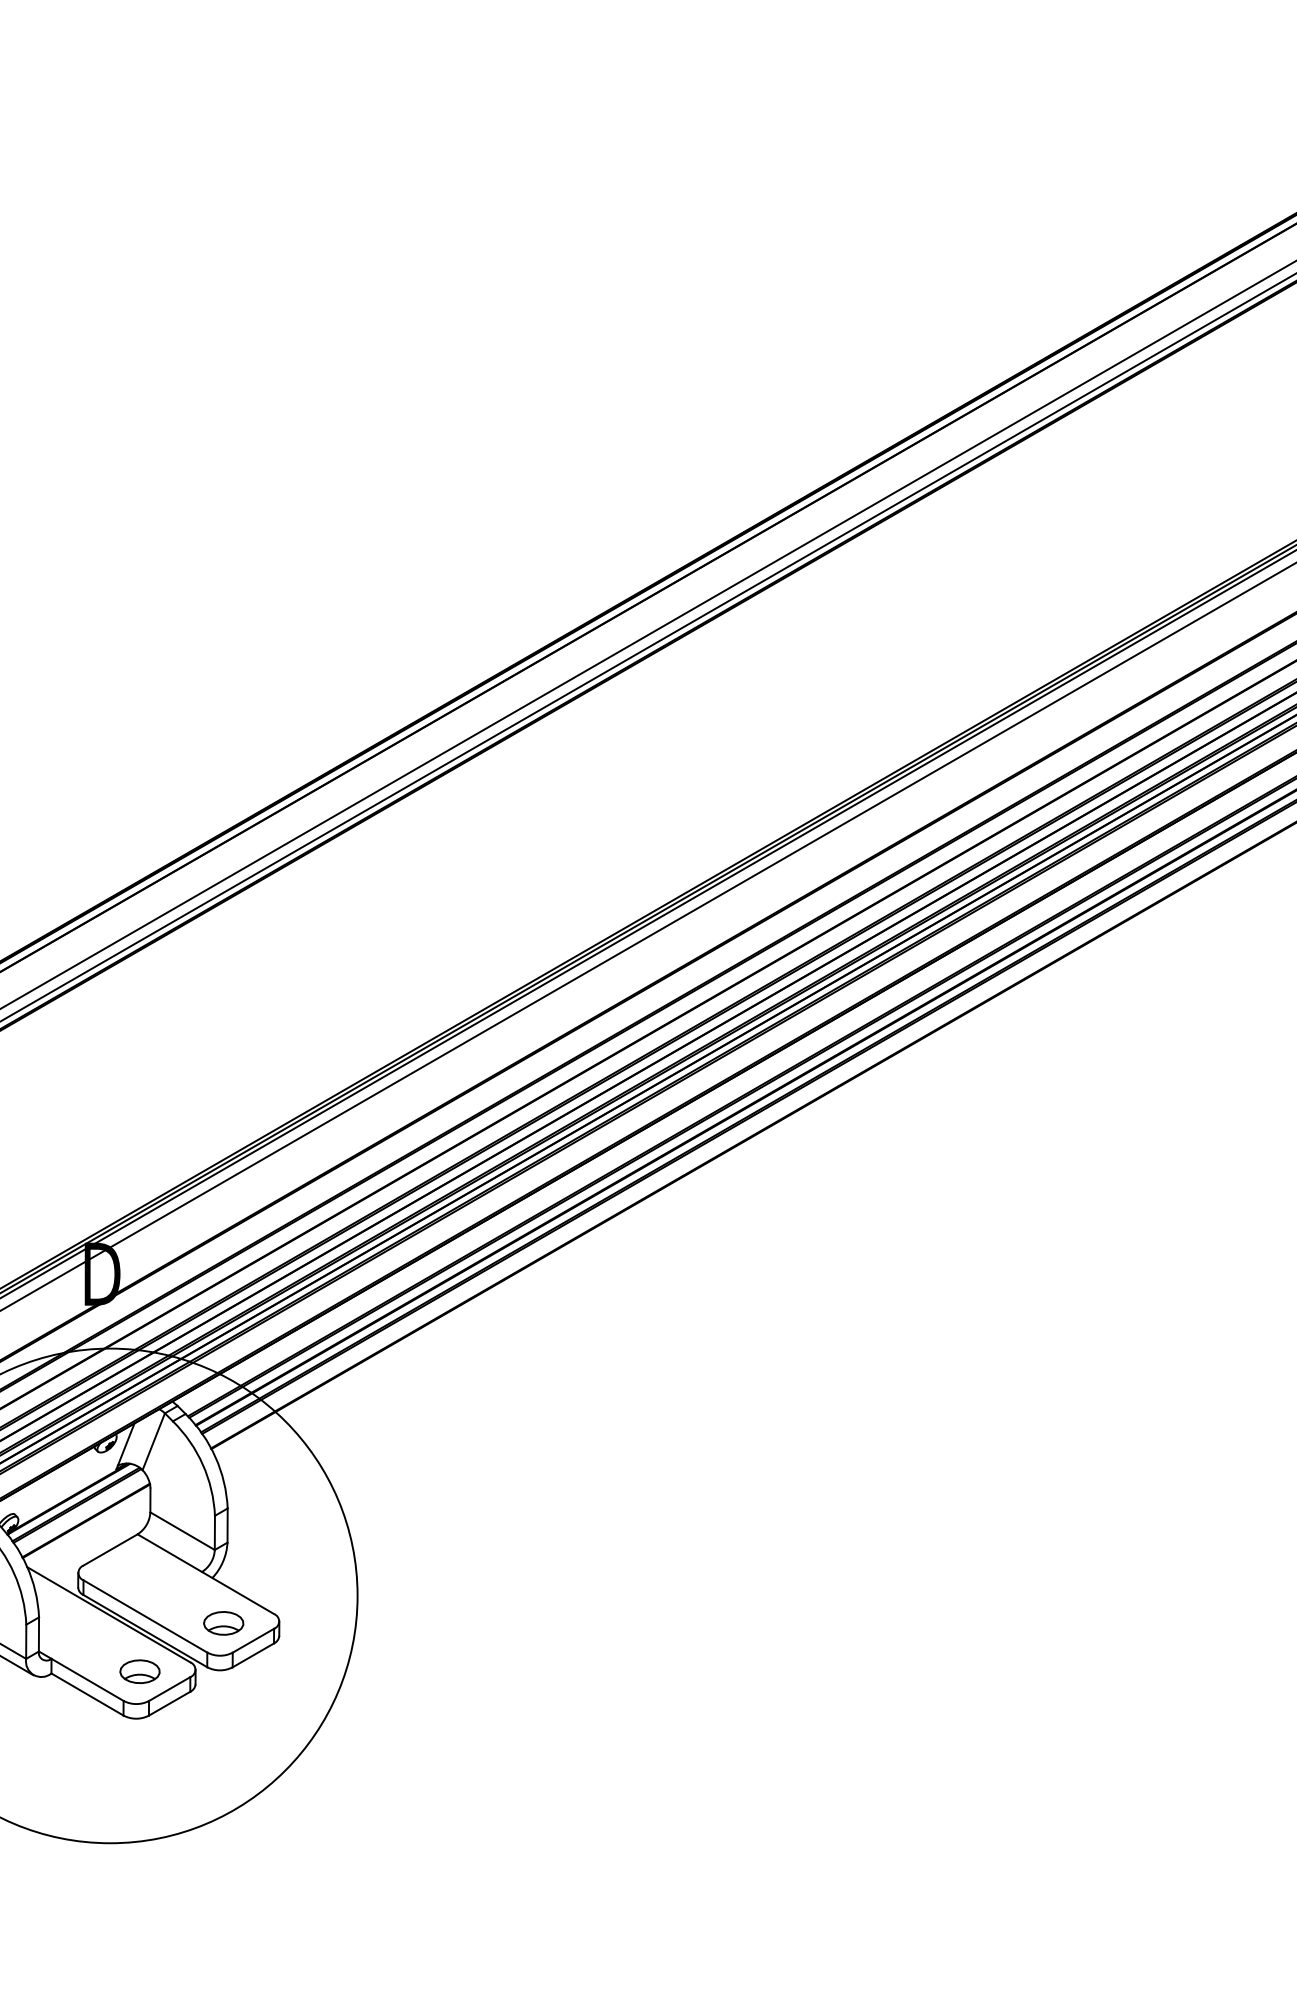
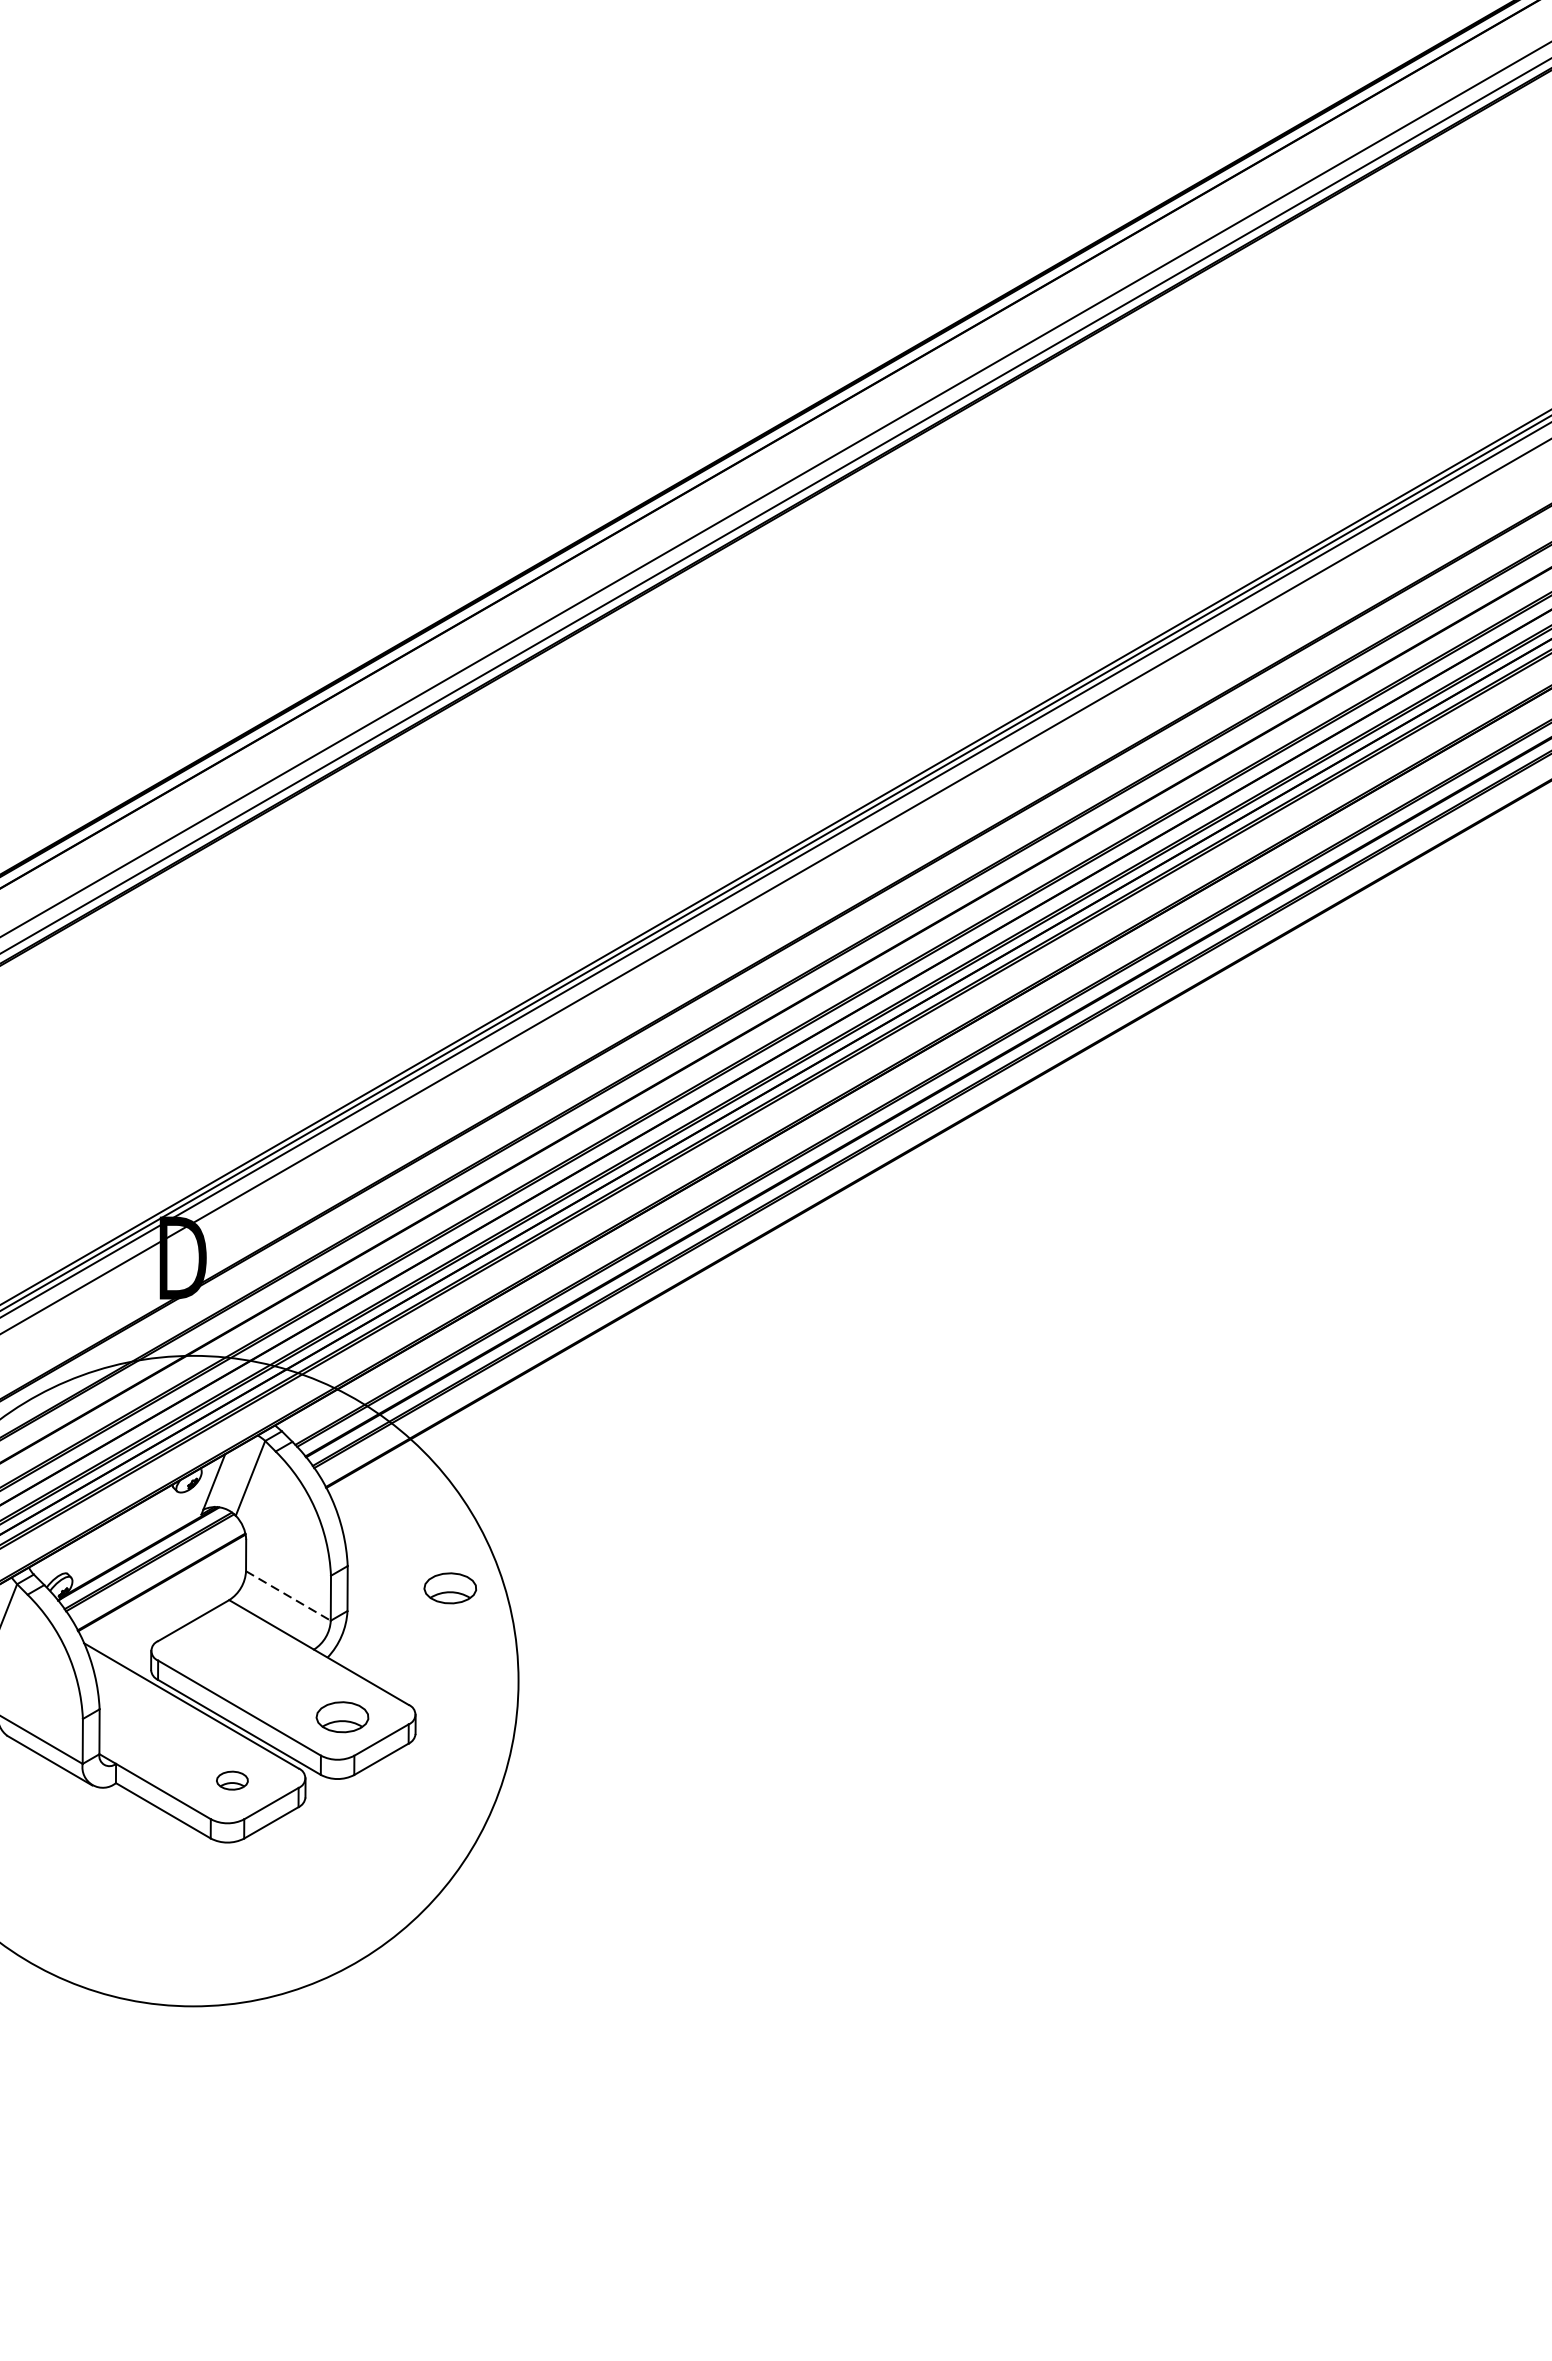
part: (305, 1525) -> (450, 1588), added
line: (183, 1531) -> (289, 1596), solid -> dashed
part: (139, 1671) -> (231, 1780), size x0.6

